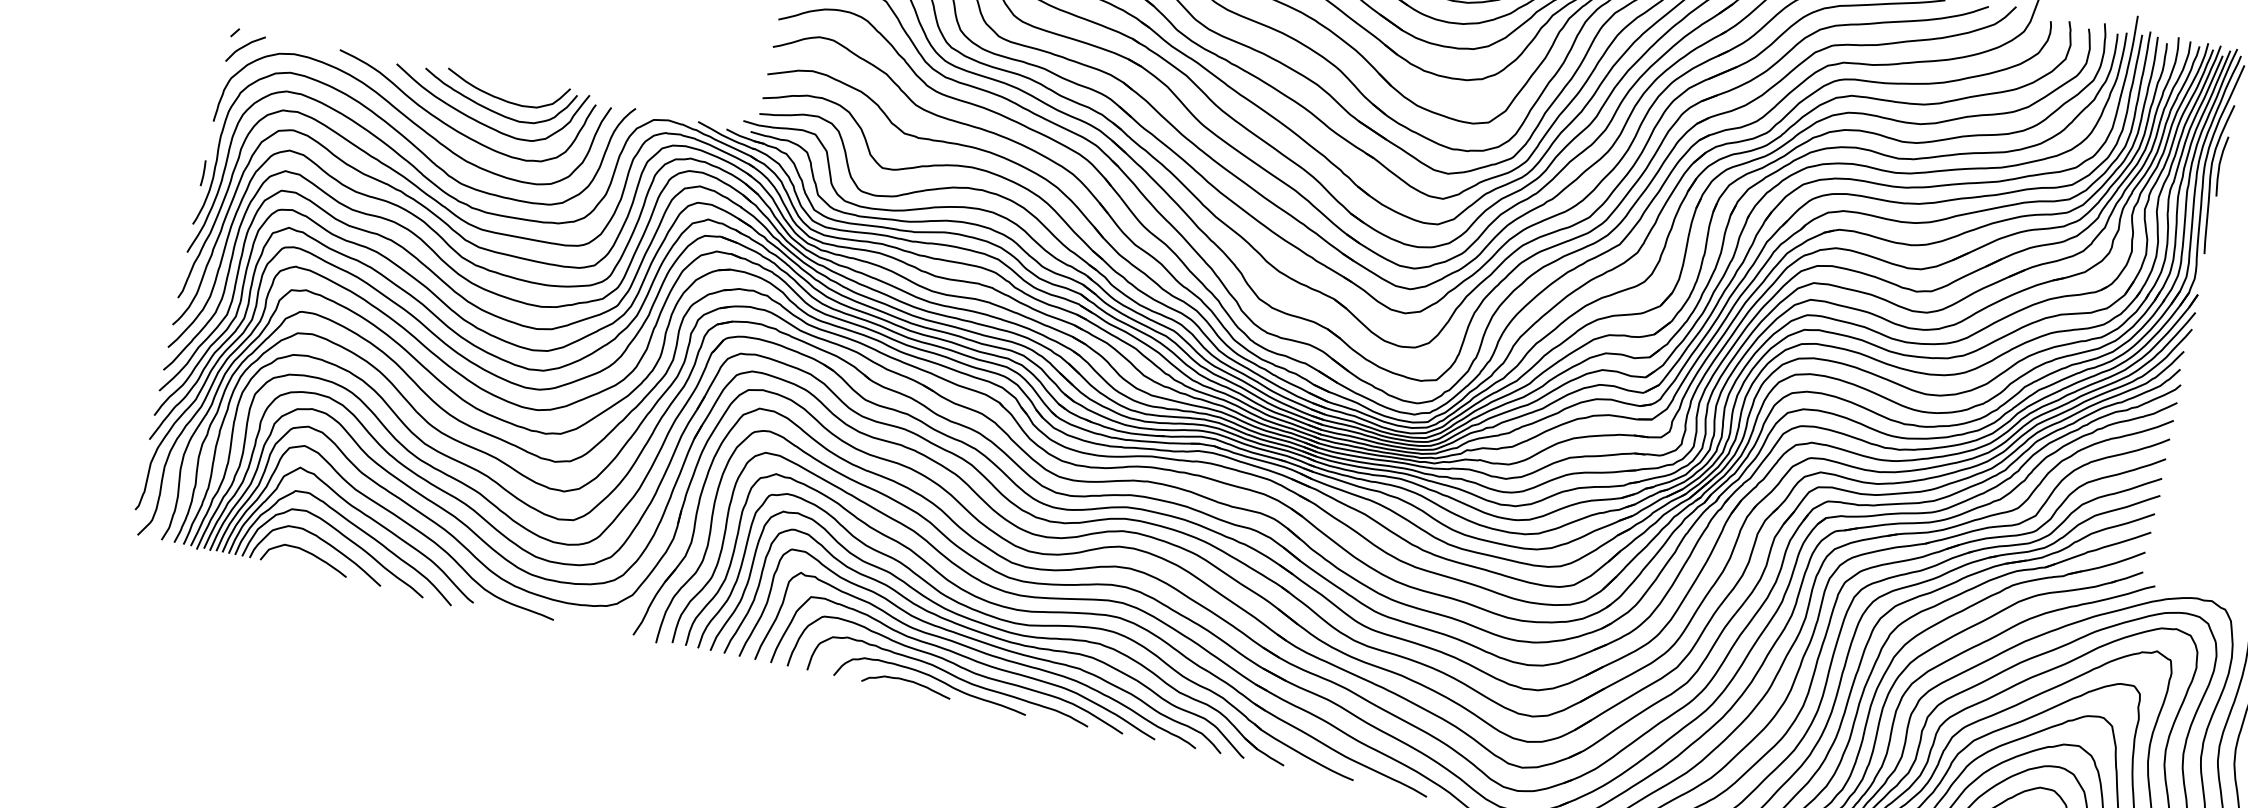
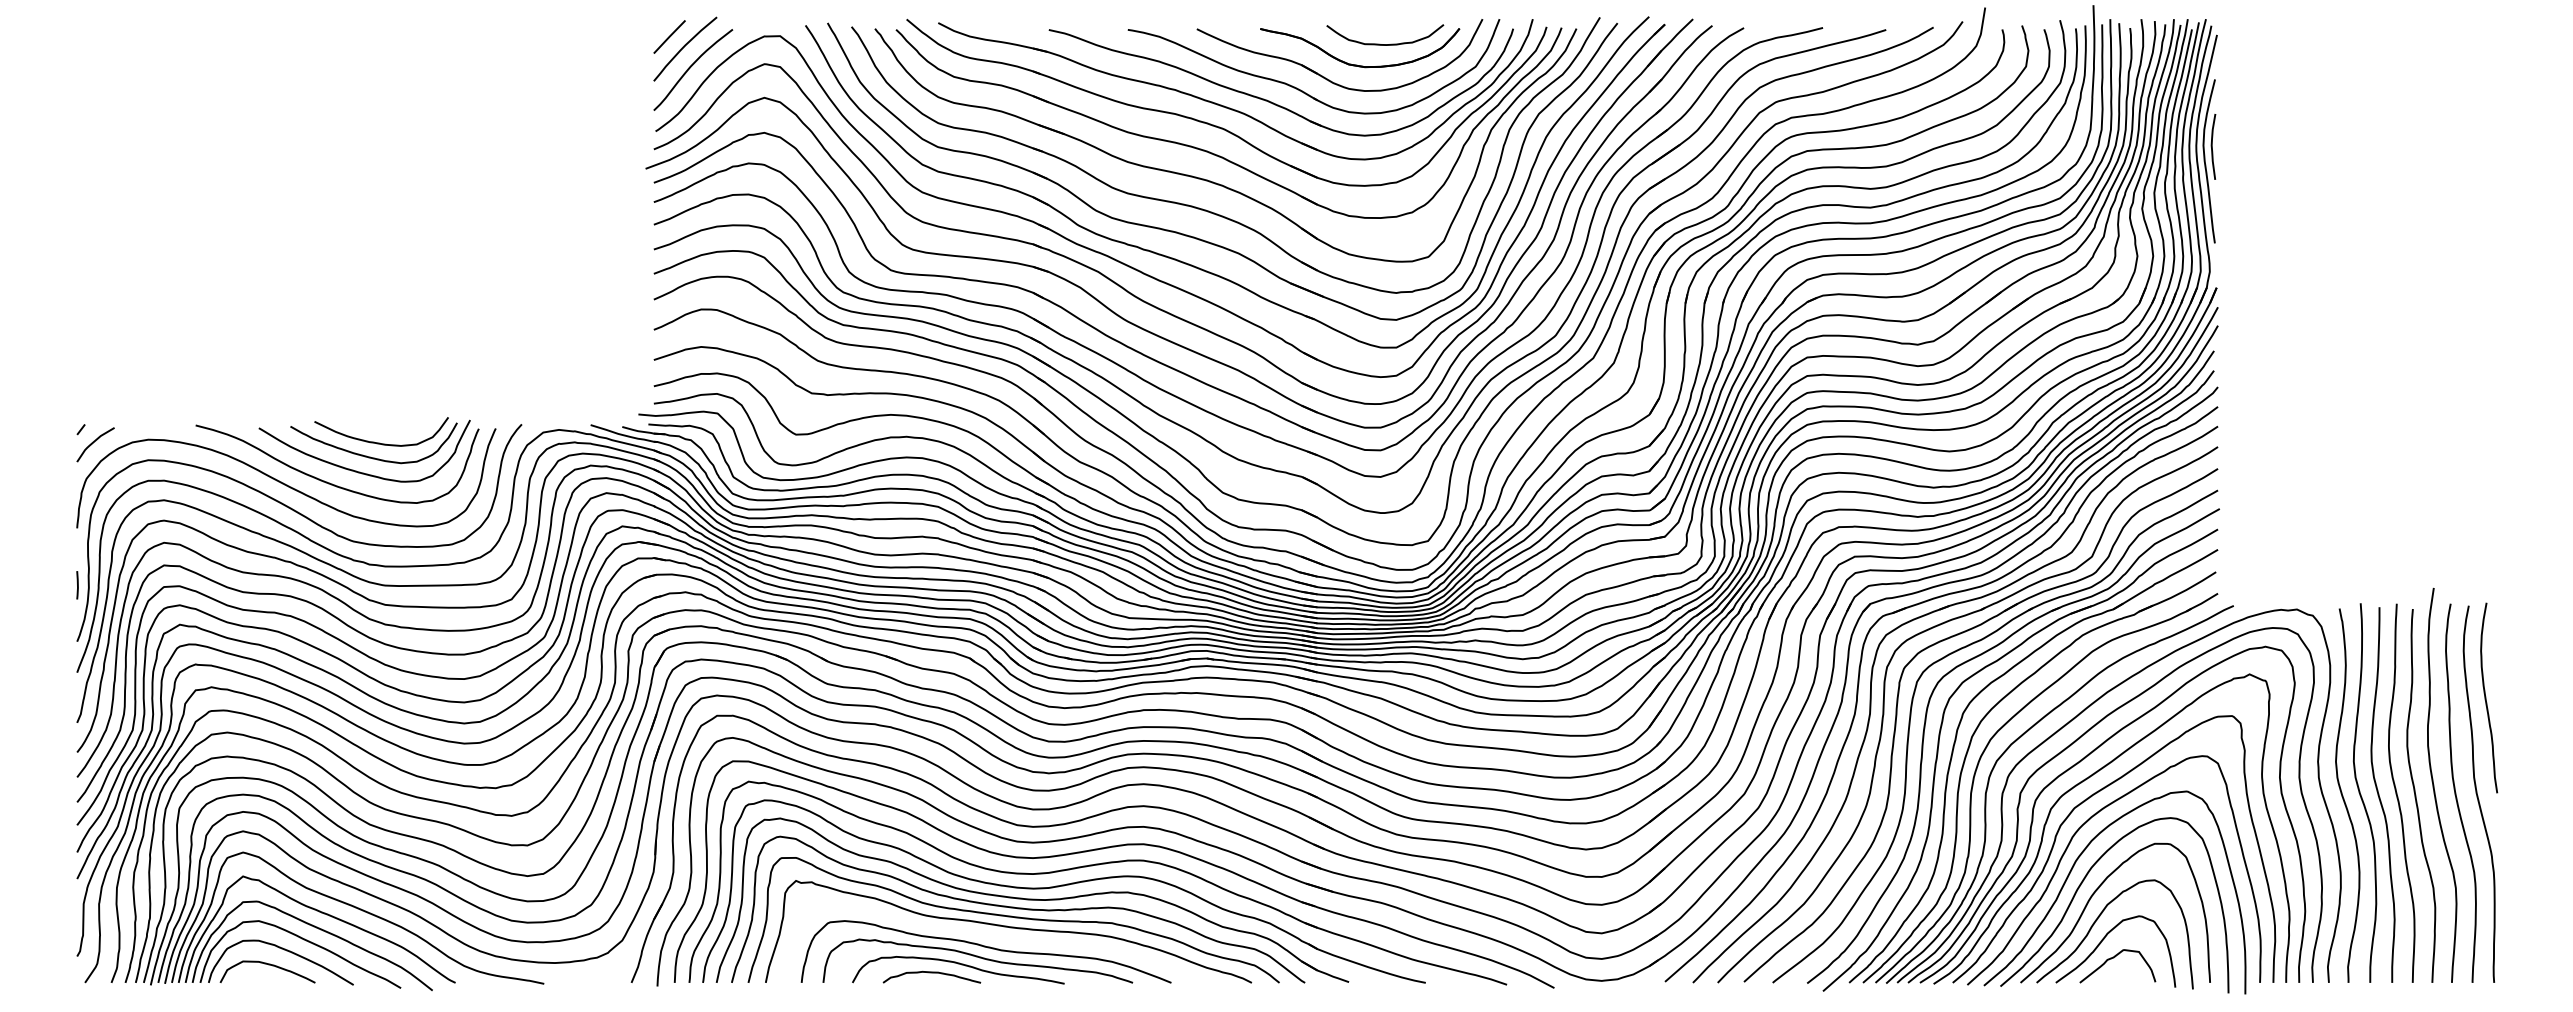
curve: (971, 660) -> (995, 937), removed

